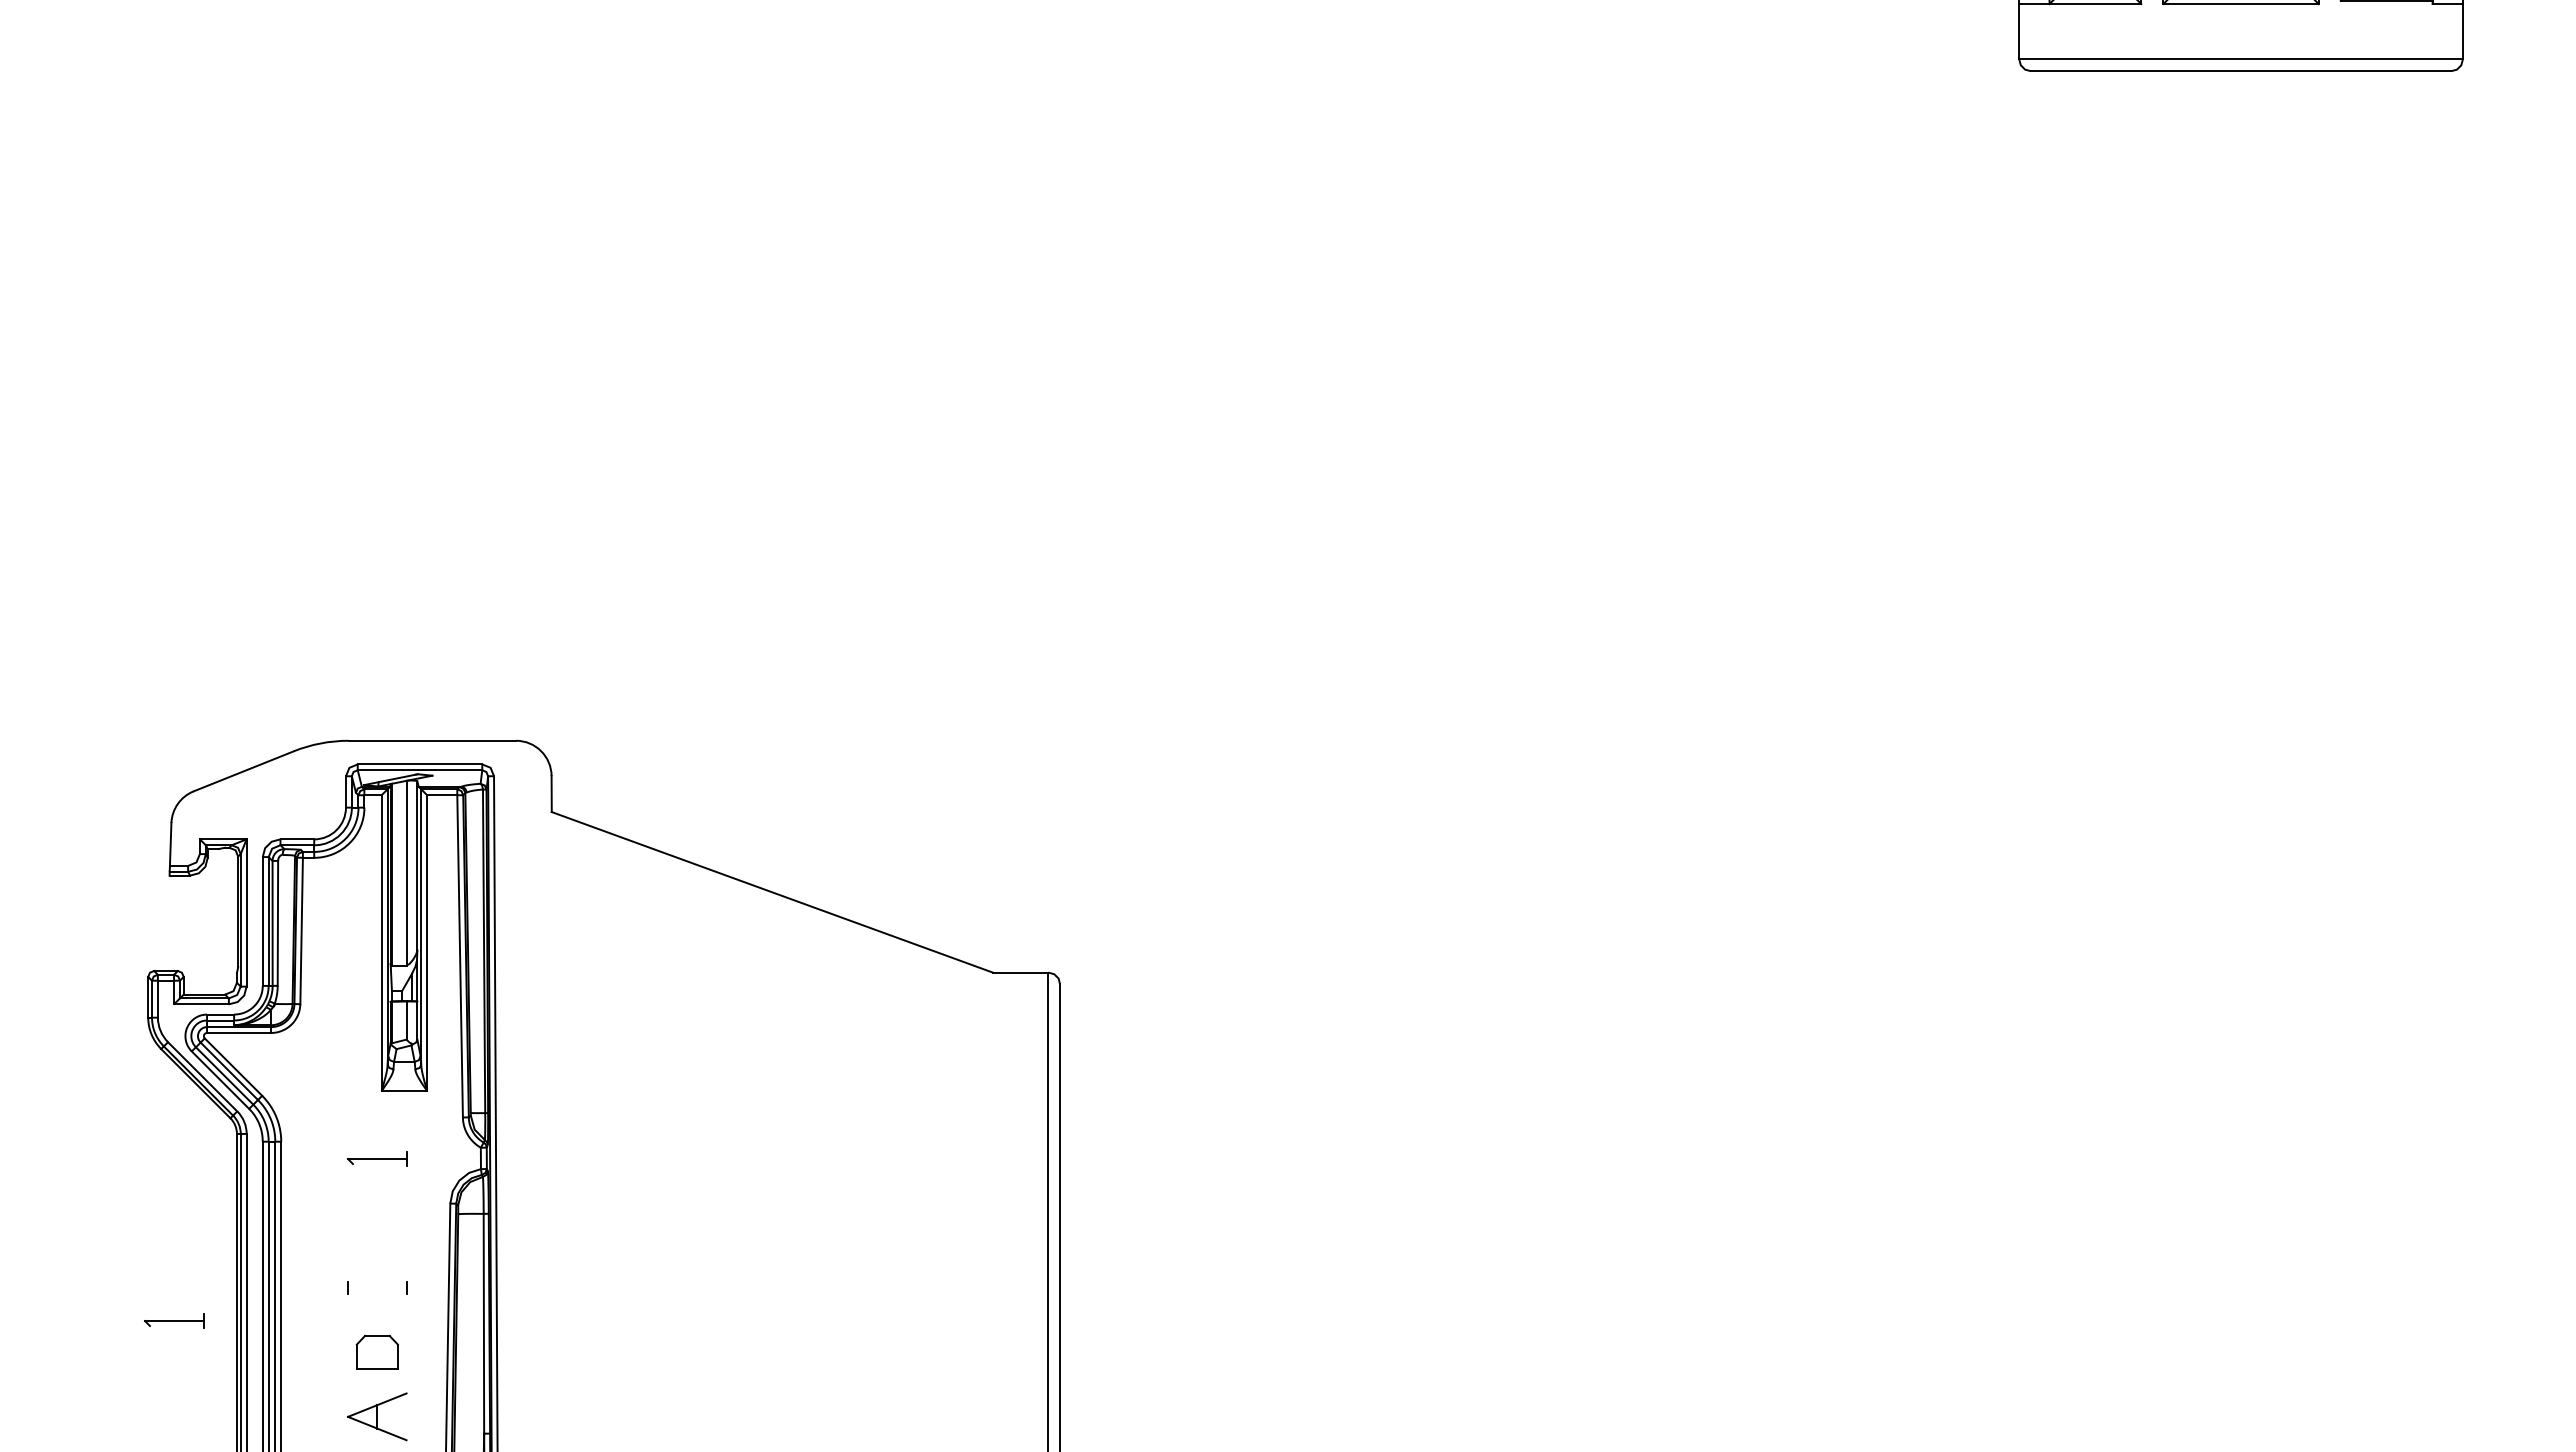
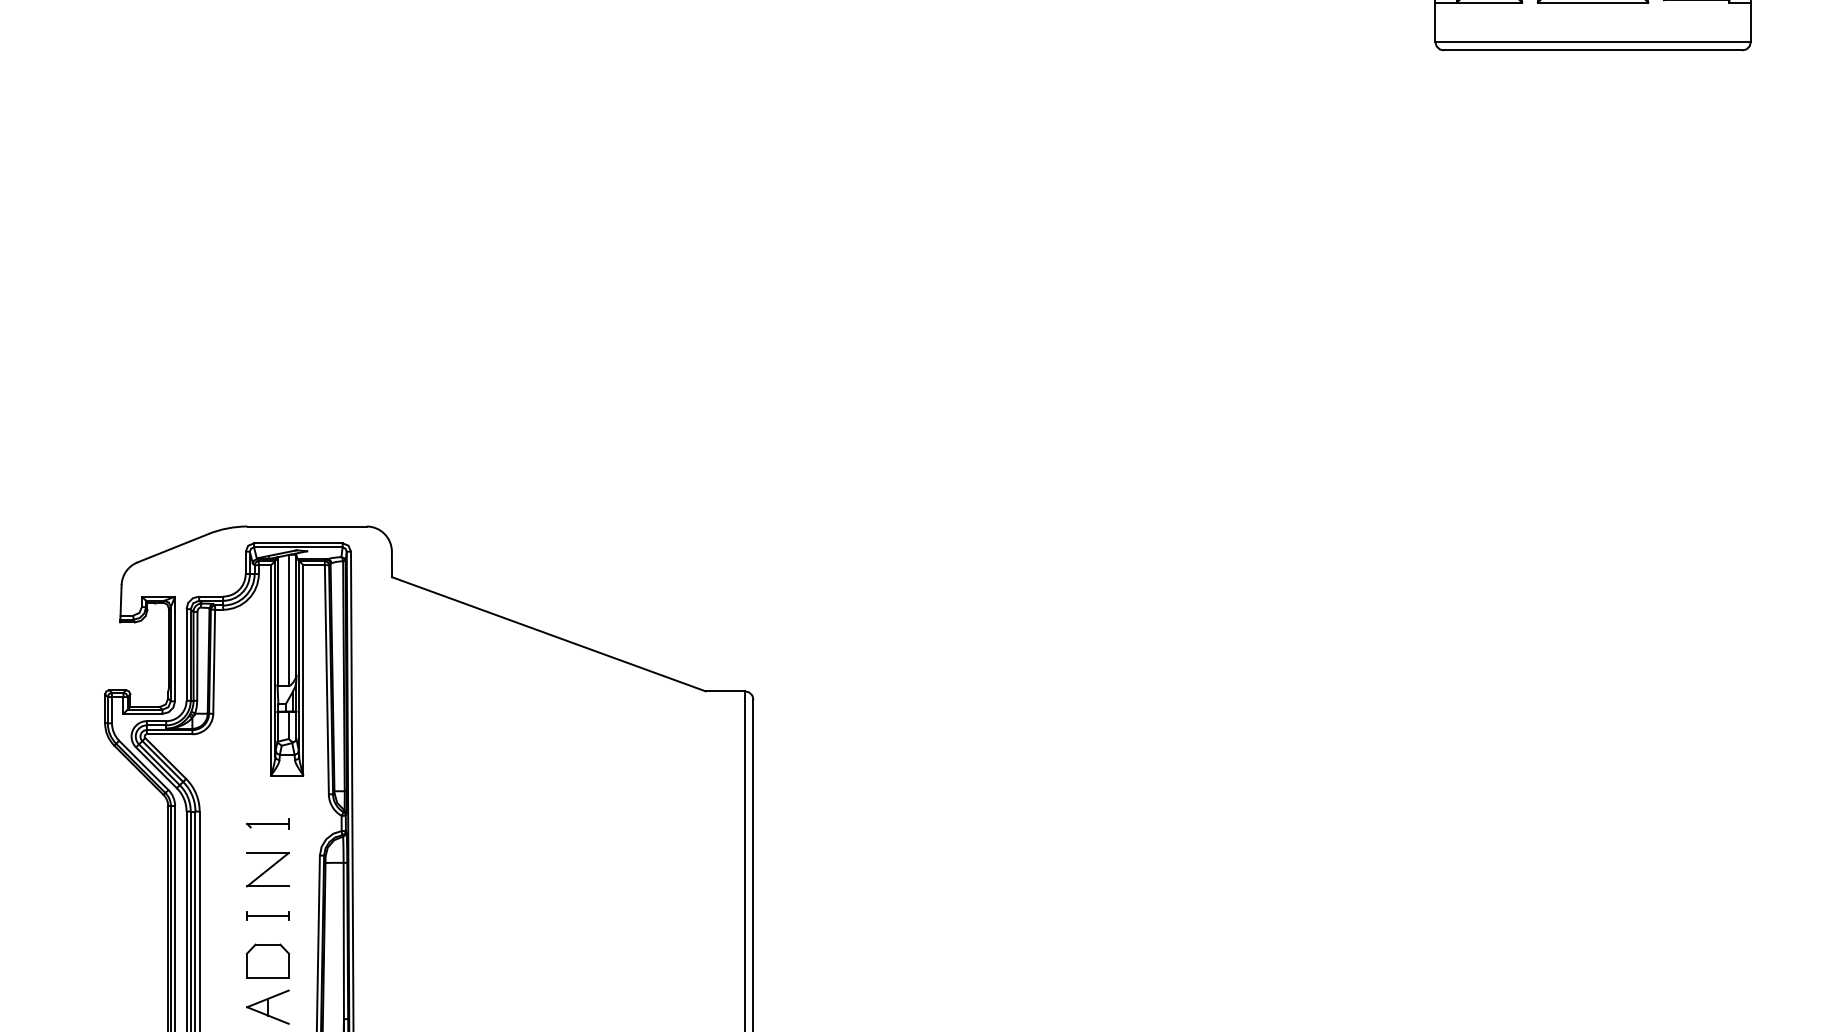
part: (377, 1223) -> (268, 869), added
line: (377, 1287) -> (268, 915), added
part: (174, 1320) -> (123, 938), removed
part: (377, 1351) -> (268, 960), size x1.43

